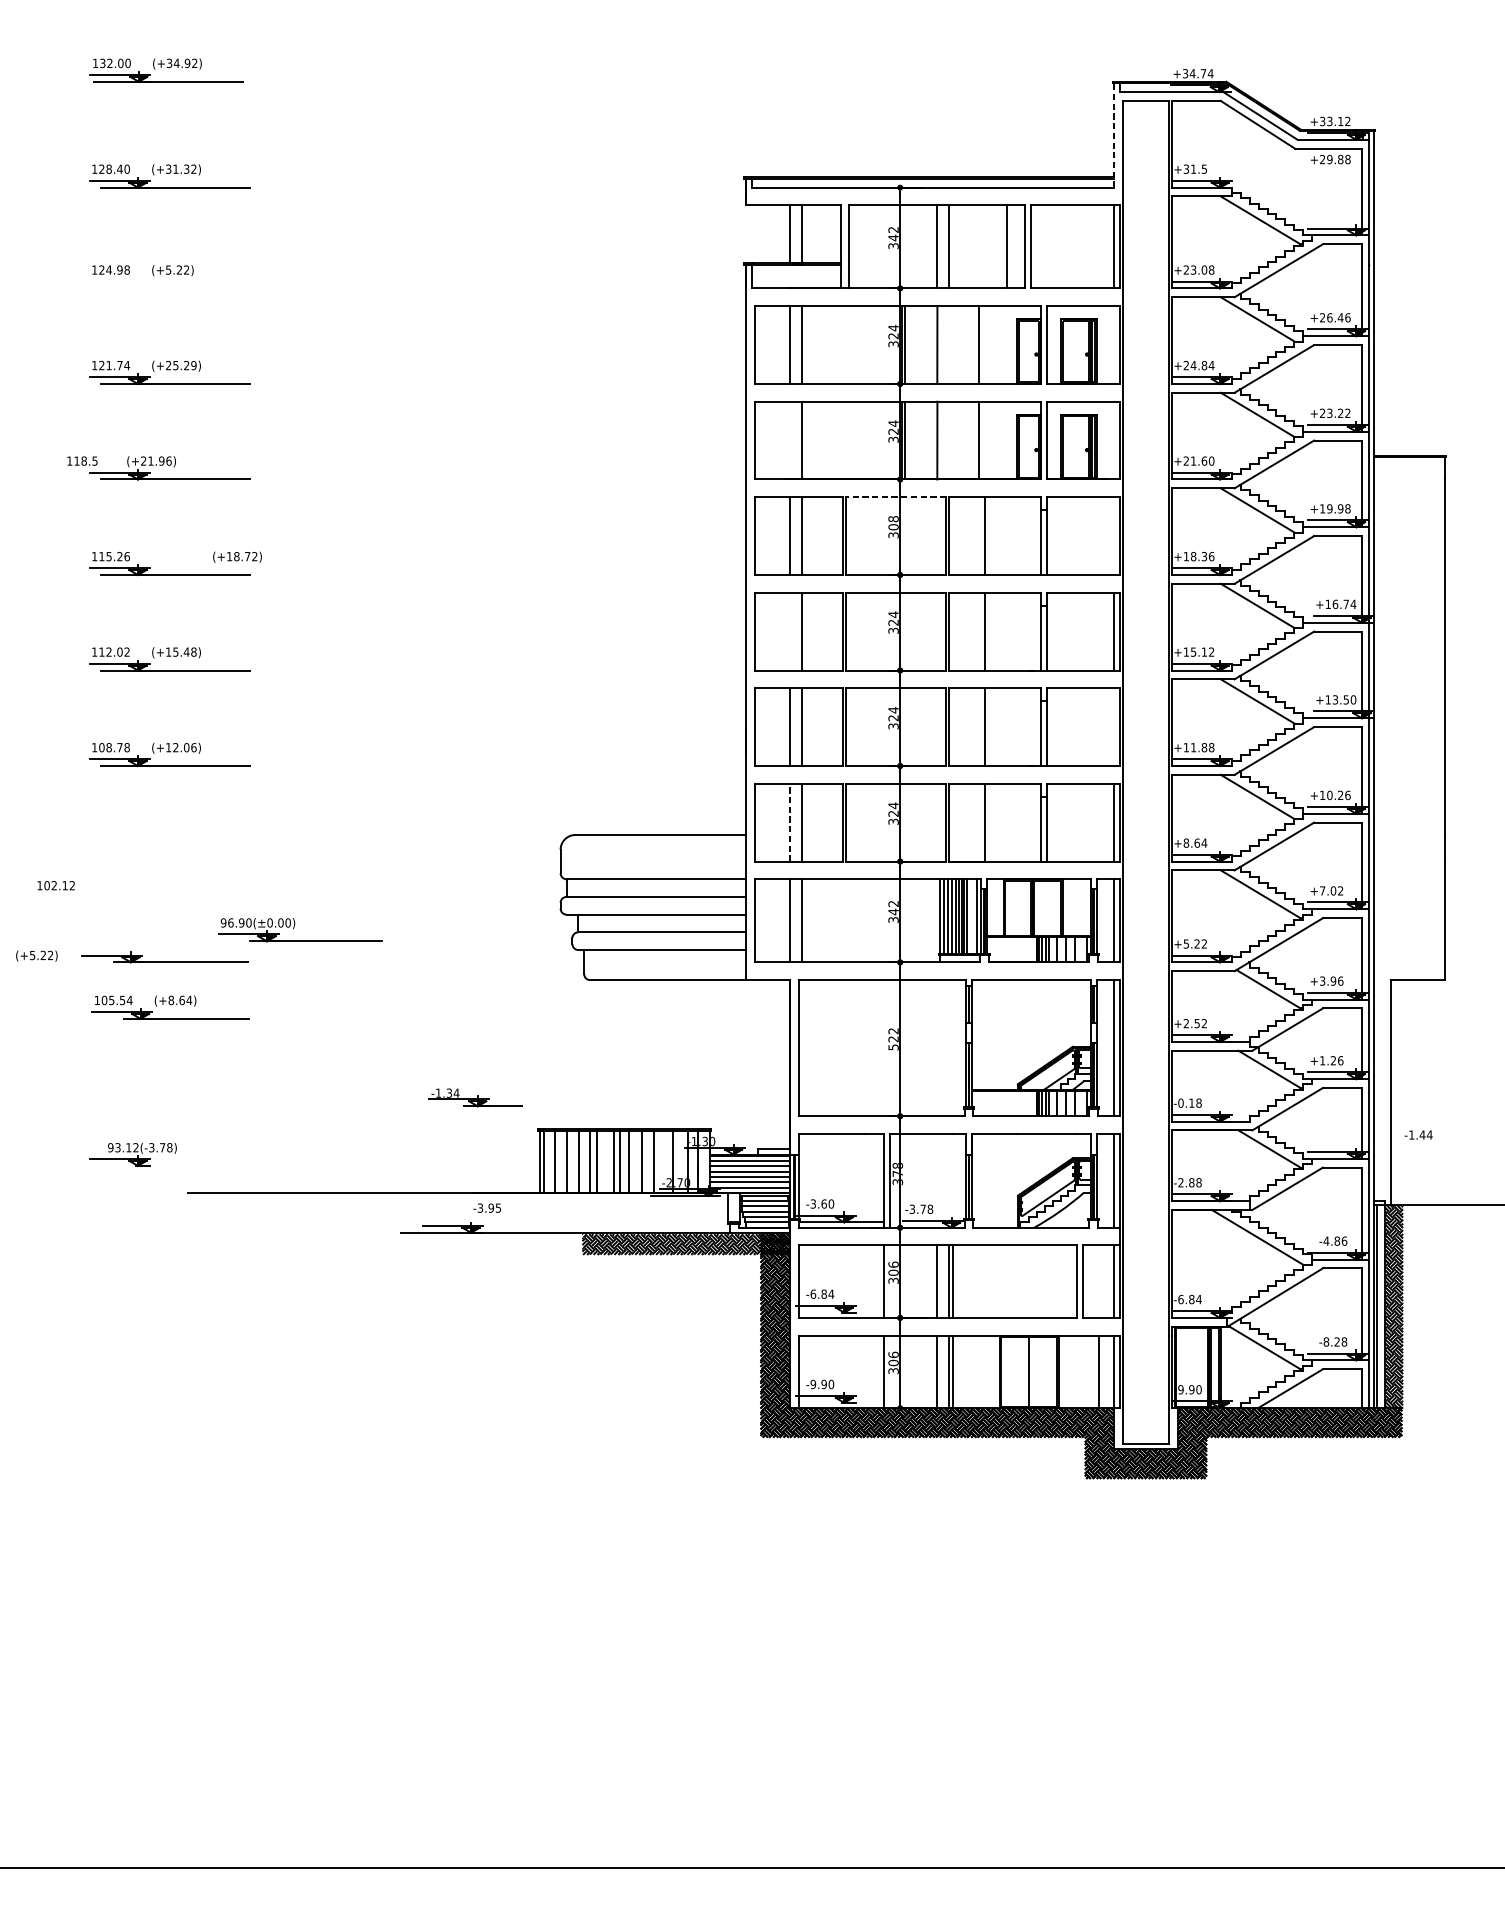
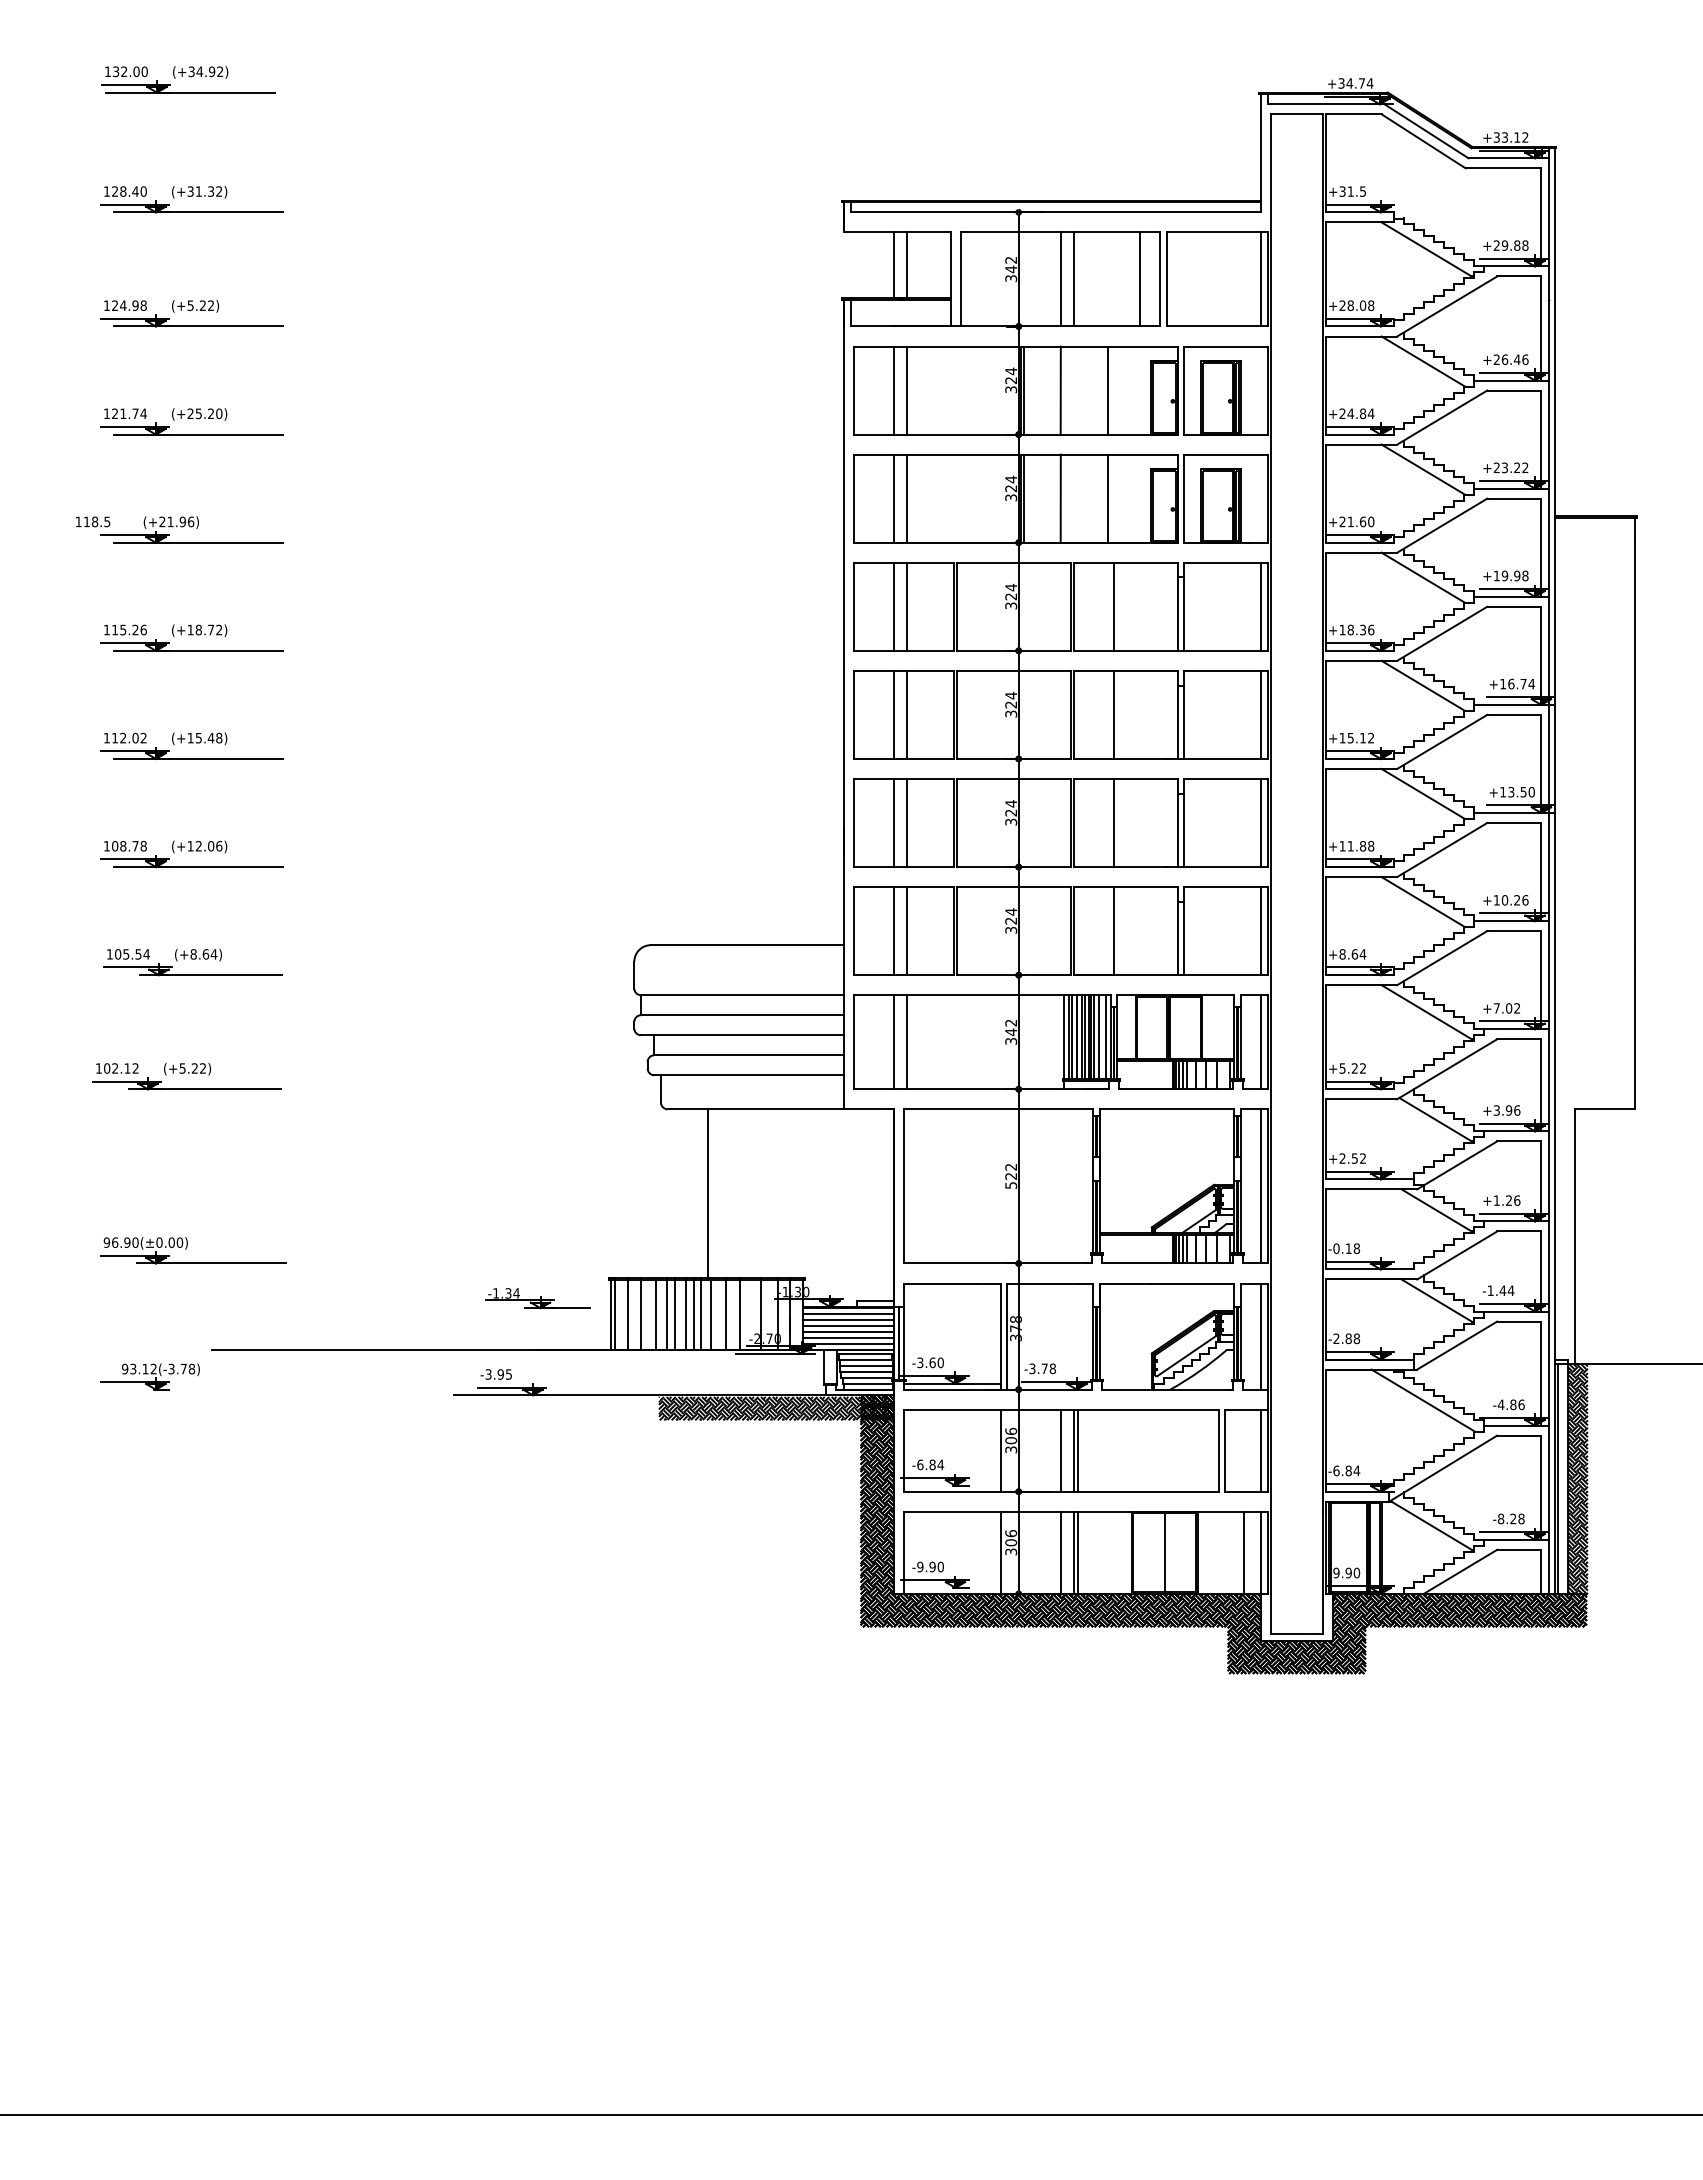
line: (1114, 134) -> (1261, 152), dashed -> solid
text: (1330, 159) -> (1505, 245), moved
text: (1193, 269) -> (1350, 305), +23.08 -> +28.08
part: (169, 283) -> (191, 320), added
text: (194, 366) -> (219, 414), (+25.29) -> (+25.20)
line: (790, 440) -> (894, 498), added
line: (896, 496) -> (1014, 562), dashed -> solid
text: (893, 522) -> (1011, 591), 308 -> 324
line: (1114, 535) -> (1261, 606), added
text: (237, 557) -> (199, 630), moved
line: (790, 631) -> (894, 714), added
line: (1114, 726) -> (1261, 822), added
line: (790, 822) -> (894, 930), dashed -> solid
text: (56, 885) -> (117, 1068), moved
line: (971, 916) -> (1099, 1037), added
part: (294, 927) -> (187, 1247), moved
text: (36, 956) -> (187, 1069), moved
part: (170, 1007) -> (192, 962), moved
line: (625, 1054) -> (707, 1193), added
part: (475, 1097) -> (537, 1298), moved
text: (1418, 1134) -> (1498, 1290), moved
part: (132, 1154) -> (149, 1376), moved
line: (606, 1161) -> (686, 1314), added
text: (486, 1208) -> (495, 1374), moved

